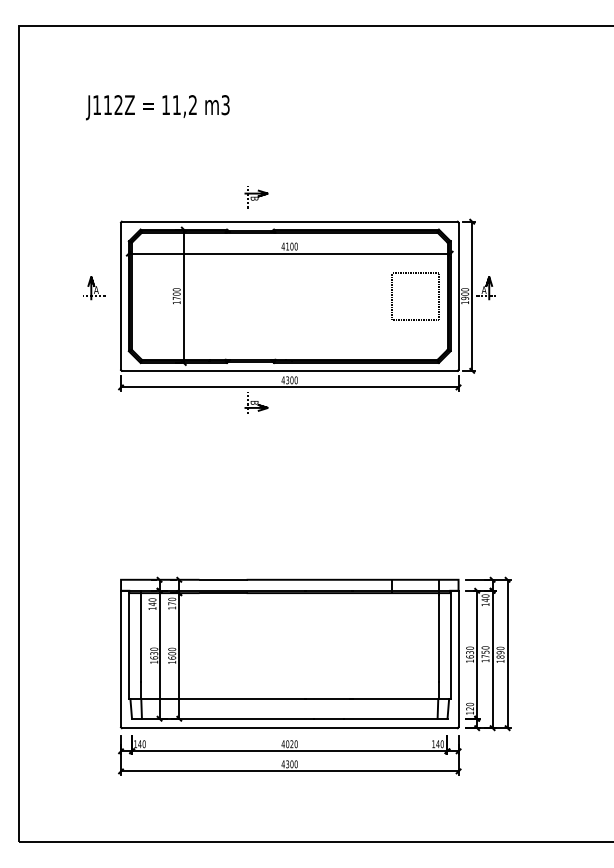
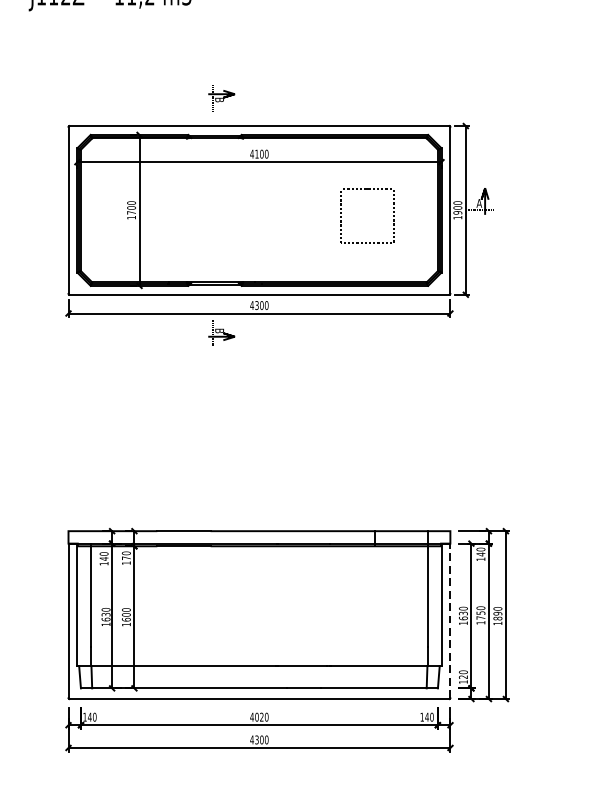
part: (415, 273) -> (367, 190), moved
part: (94, 288) -> (38, 201), removed
line: (458, 658) -> (450, 620), solid -> dashed

